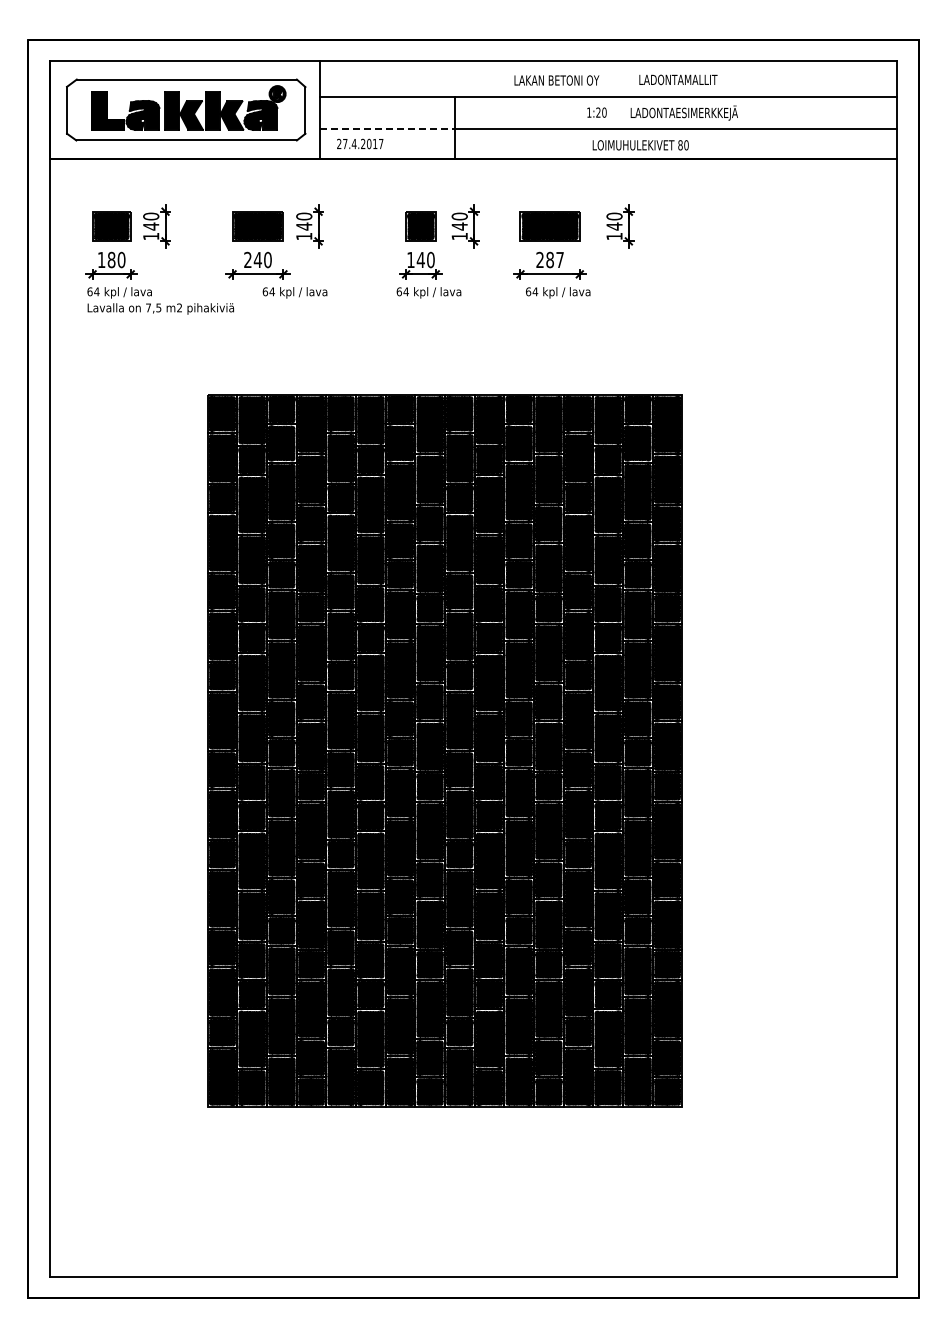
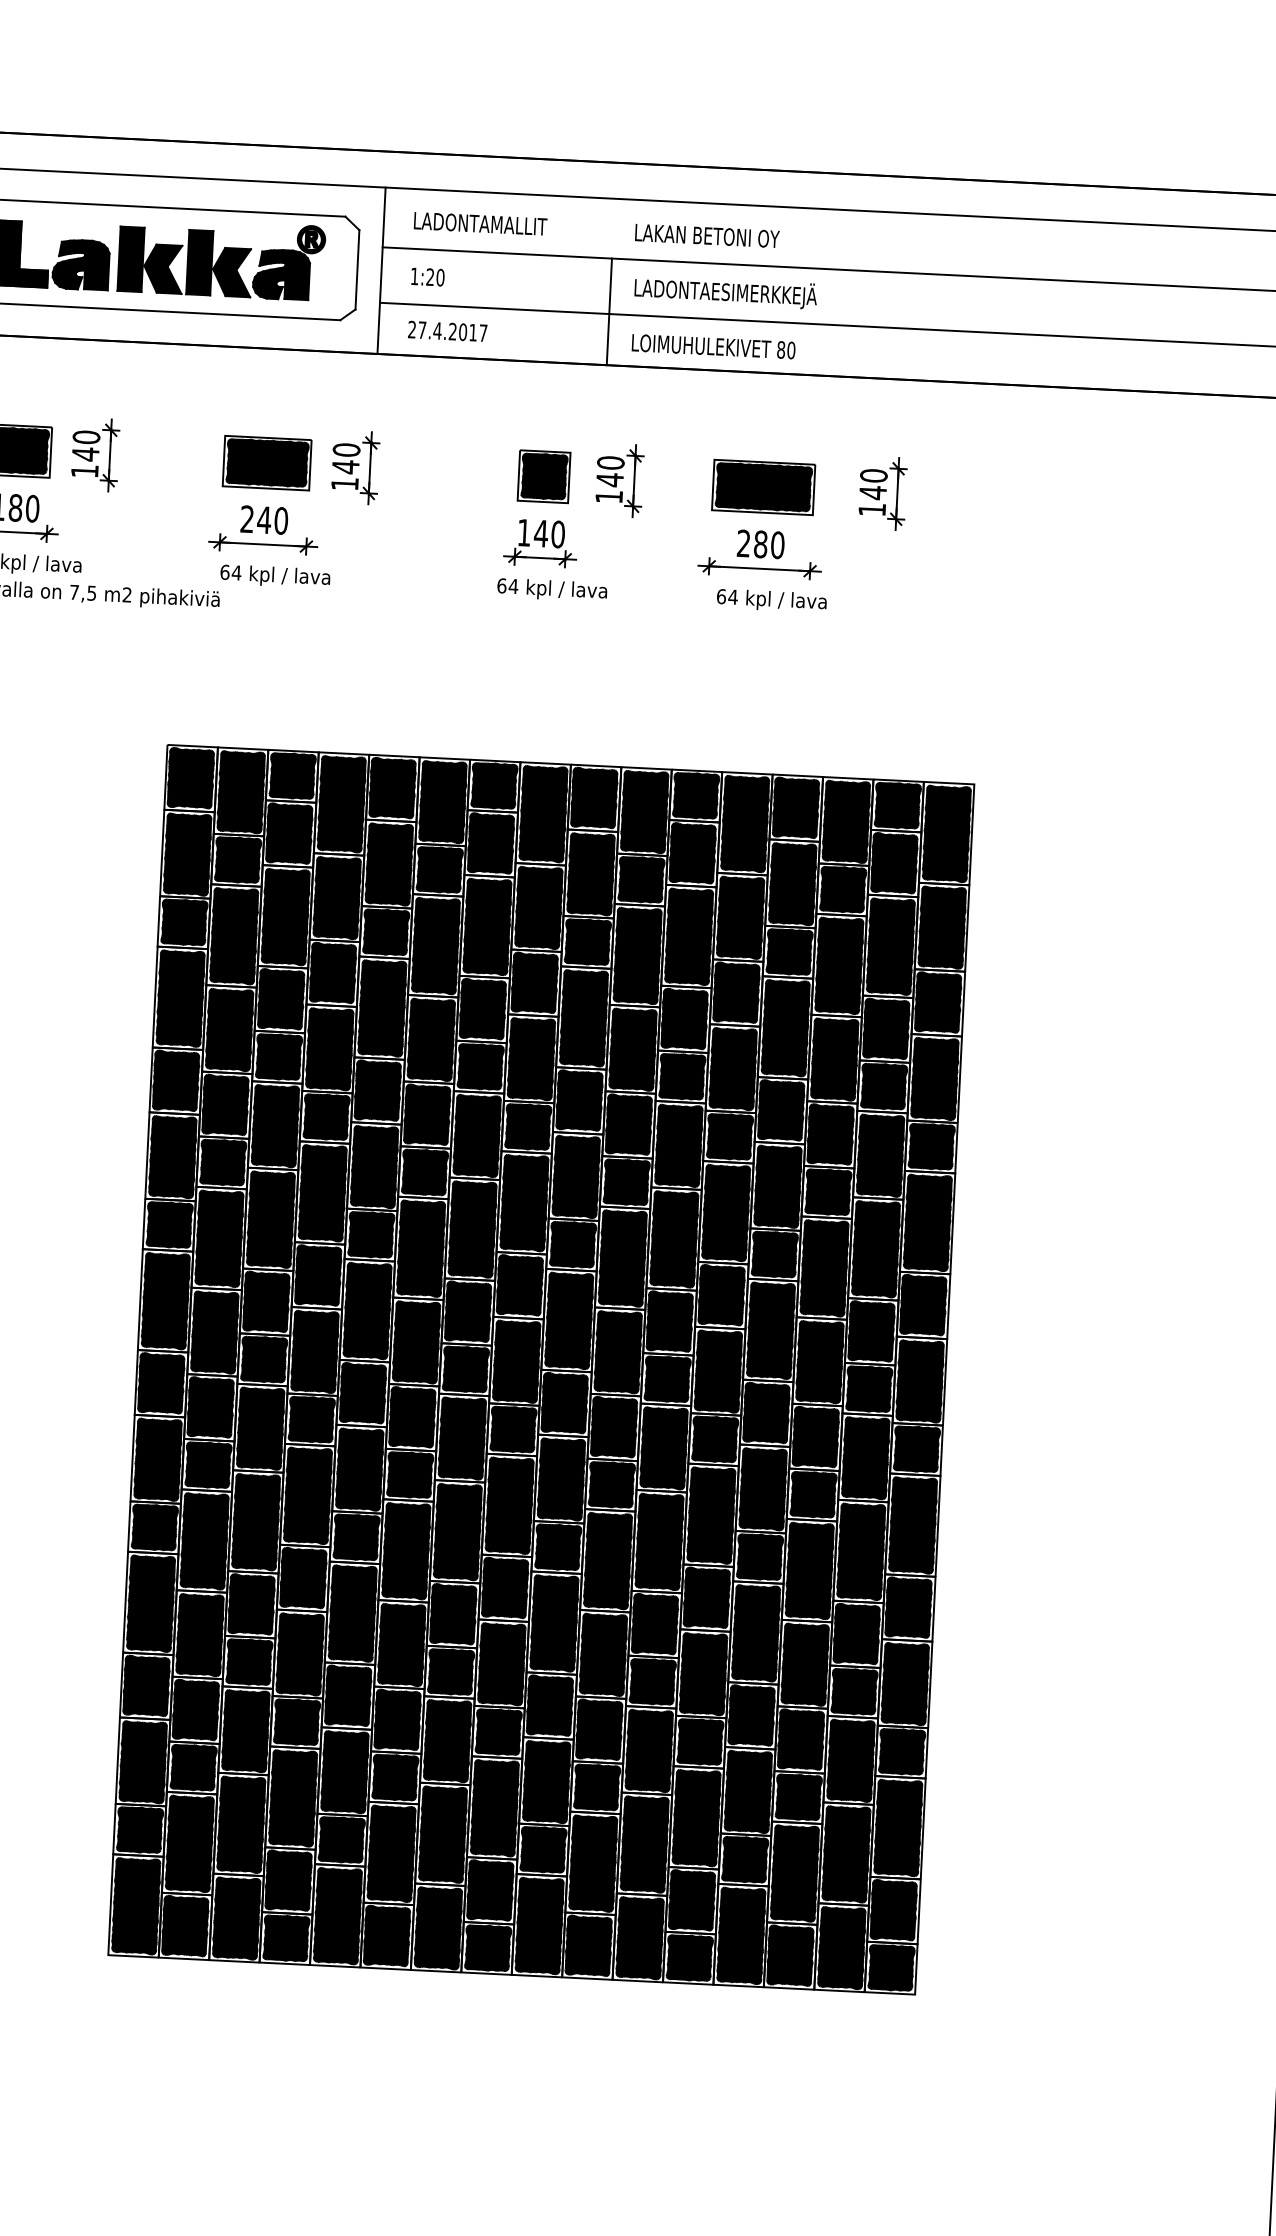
text: (678, 79) -> (480, 223), moved
text: (556, 80) -> (706, 235), moved
text: (596, 112) -> (427, 276), moved
text: (683, 112) -> (724, 291), moved
line: (387, 129) -> (495, 309), dashed -> solid
text: (640, 145) -> (713, 346), moved
text: (559, 259) -> (776, 544), 287 -> 280
text: (294, 292) -> (274, 575), moved

